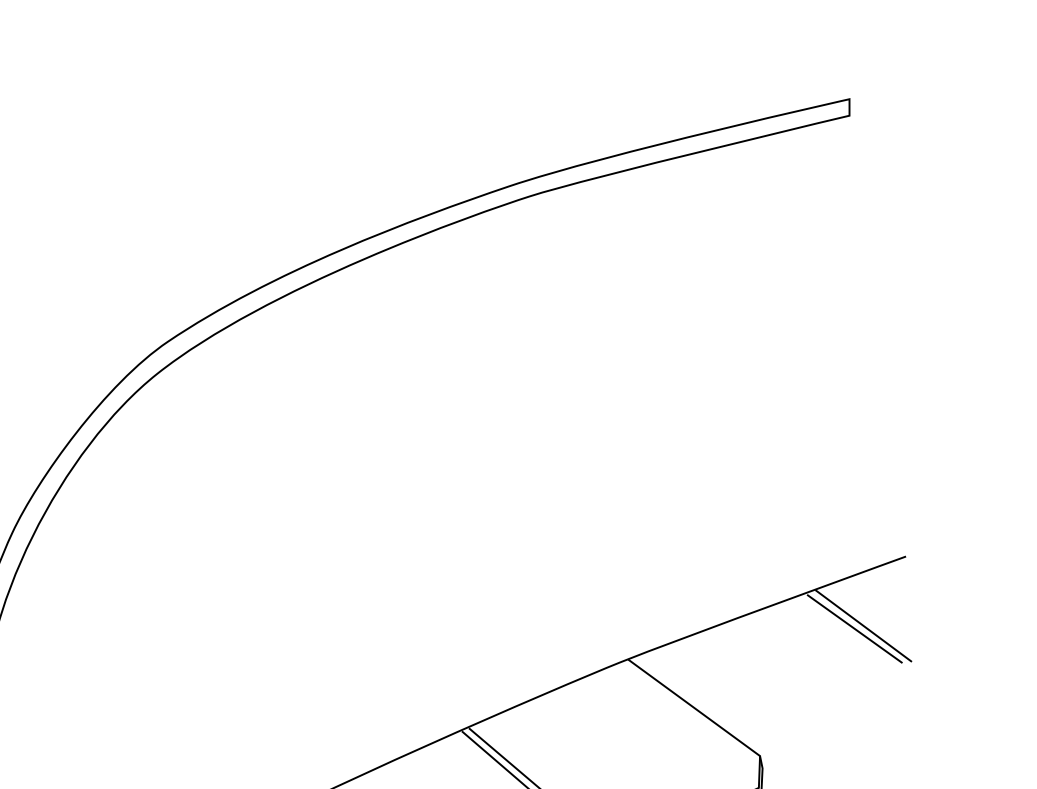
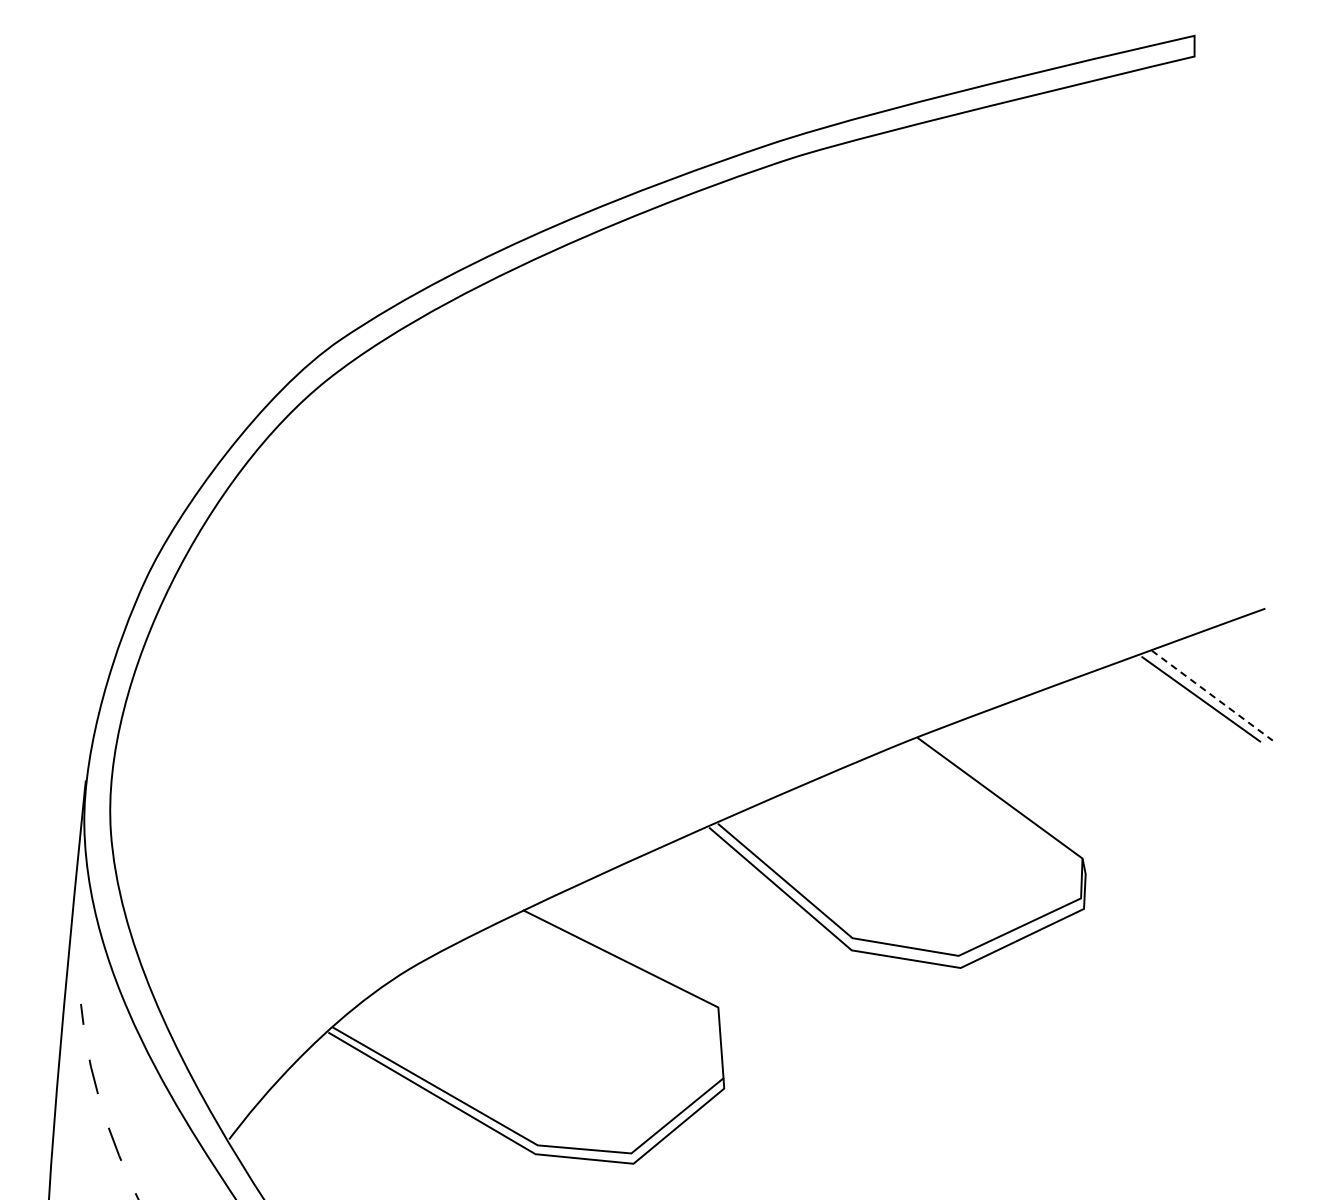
line: (863, 625) -> (1212, 695), solid -> dashed

